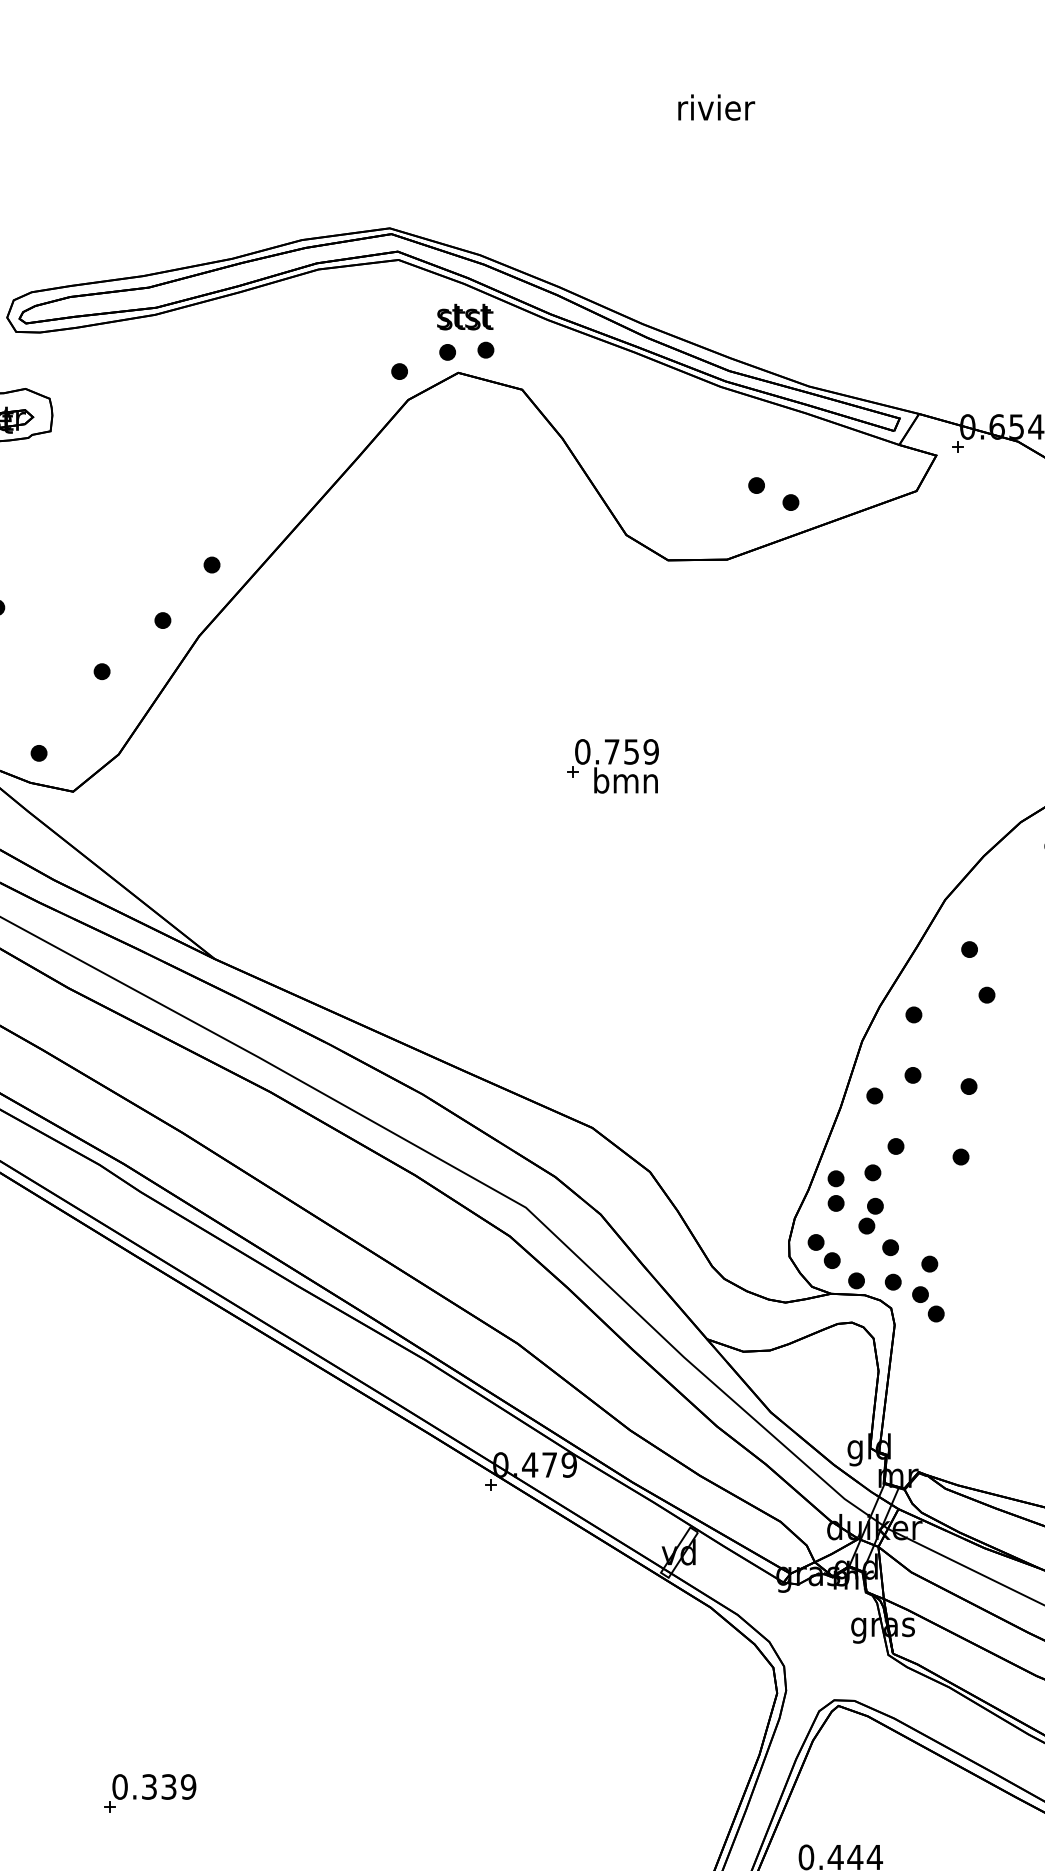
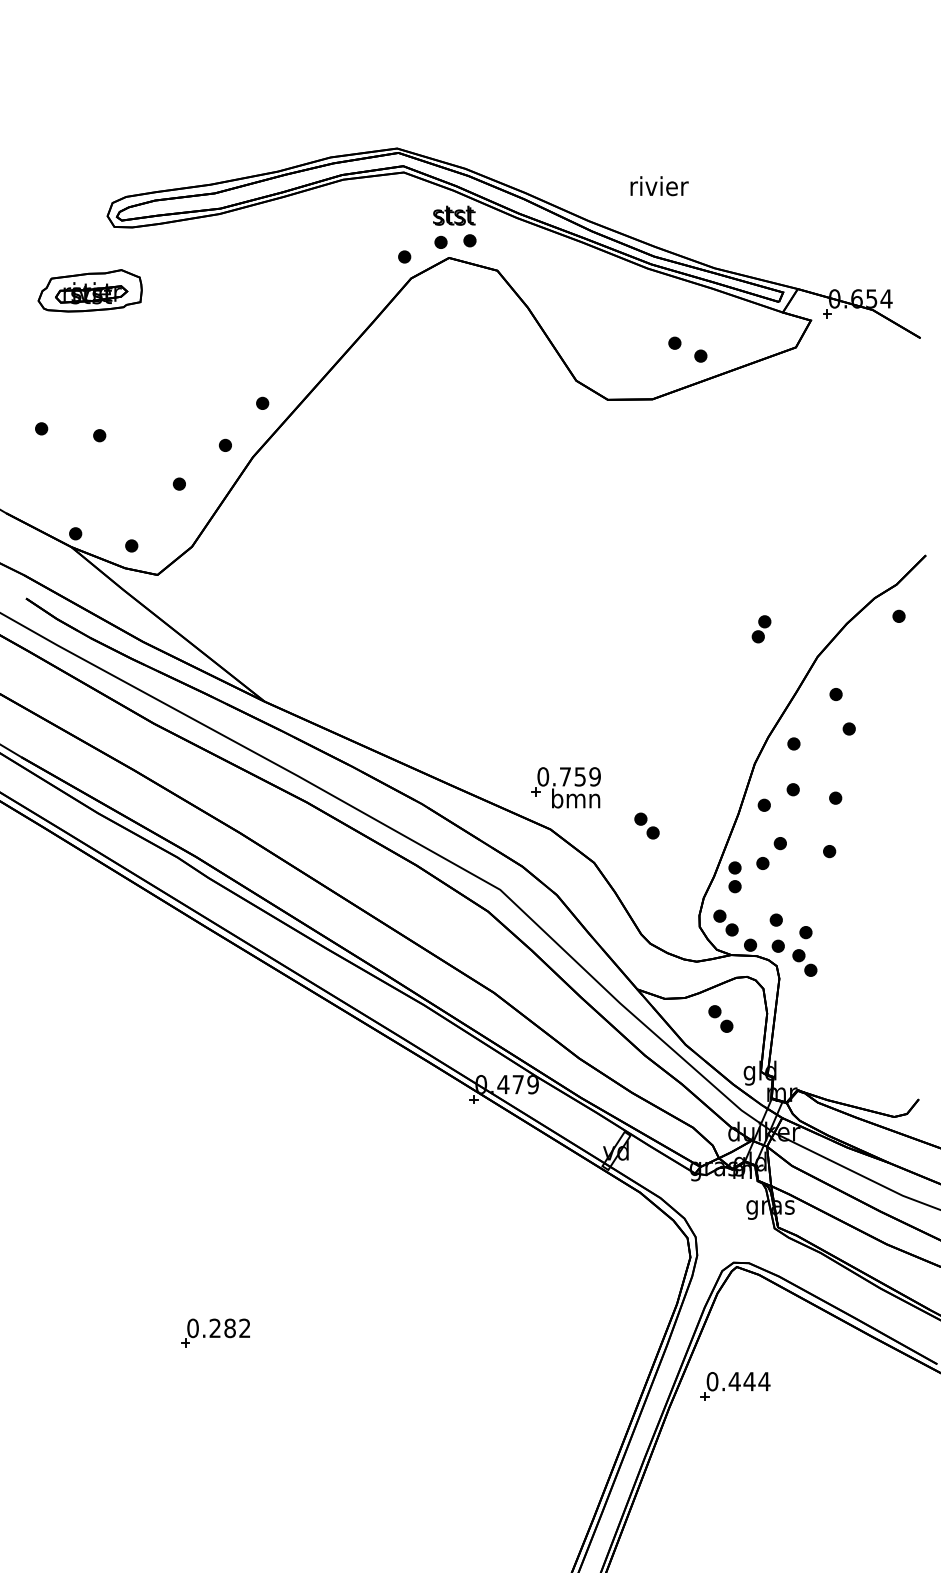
text: (716, 108) -> (659, 186), moved
part: (612, 765) -> (565, 787), moved
part: (719, 1122) -> (646, 825), added
part: (871, 1216) -> (761, 629), moved
part: (816, 1377) -> (720, 1018), added
text: (168, 1787) -> (229, 1328), 0.339 -> 0.282

